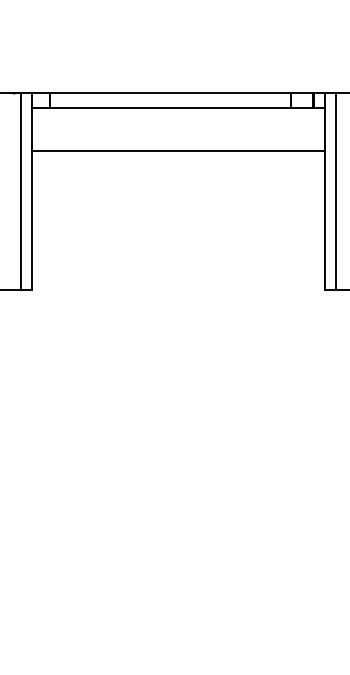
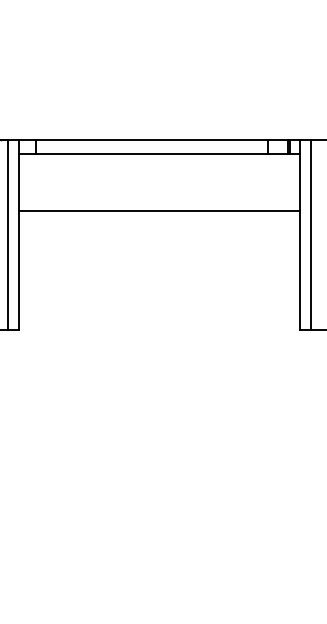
line: (178, 150) -> (159, 210), moved

